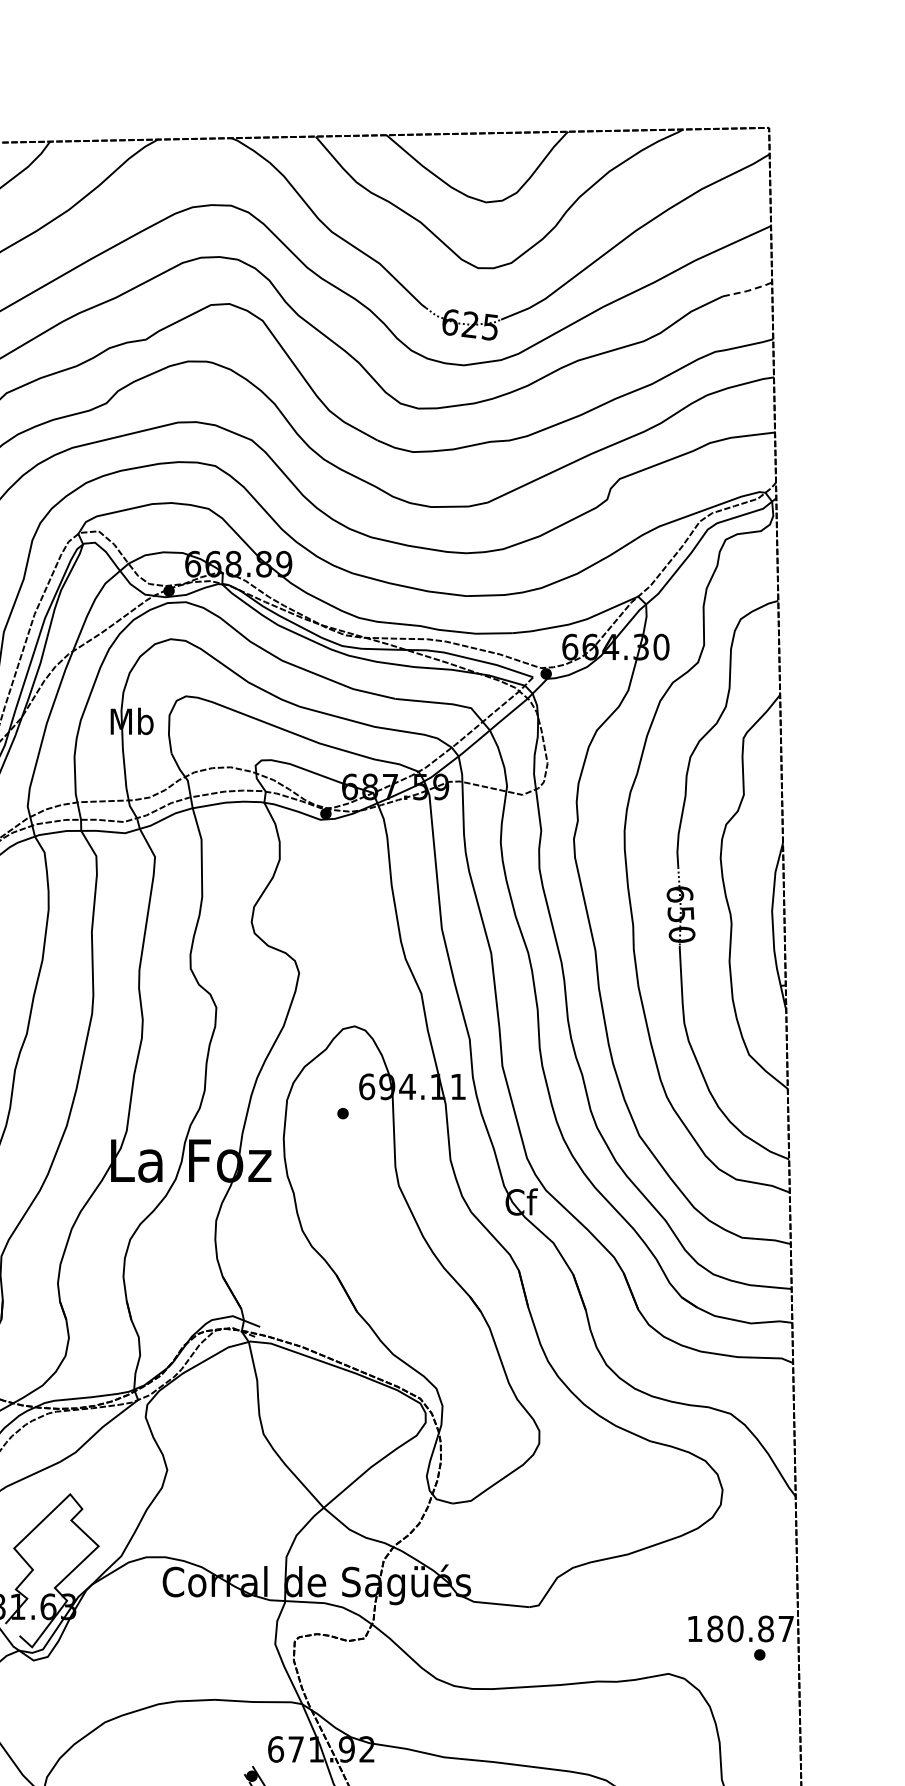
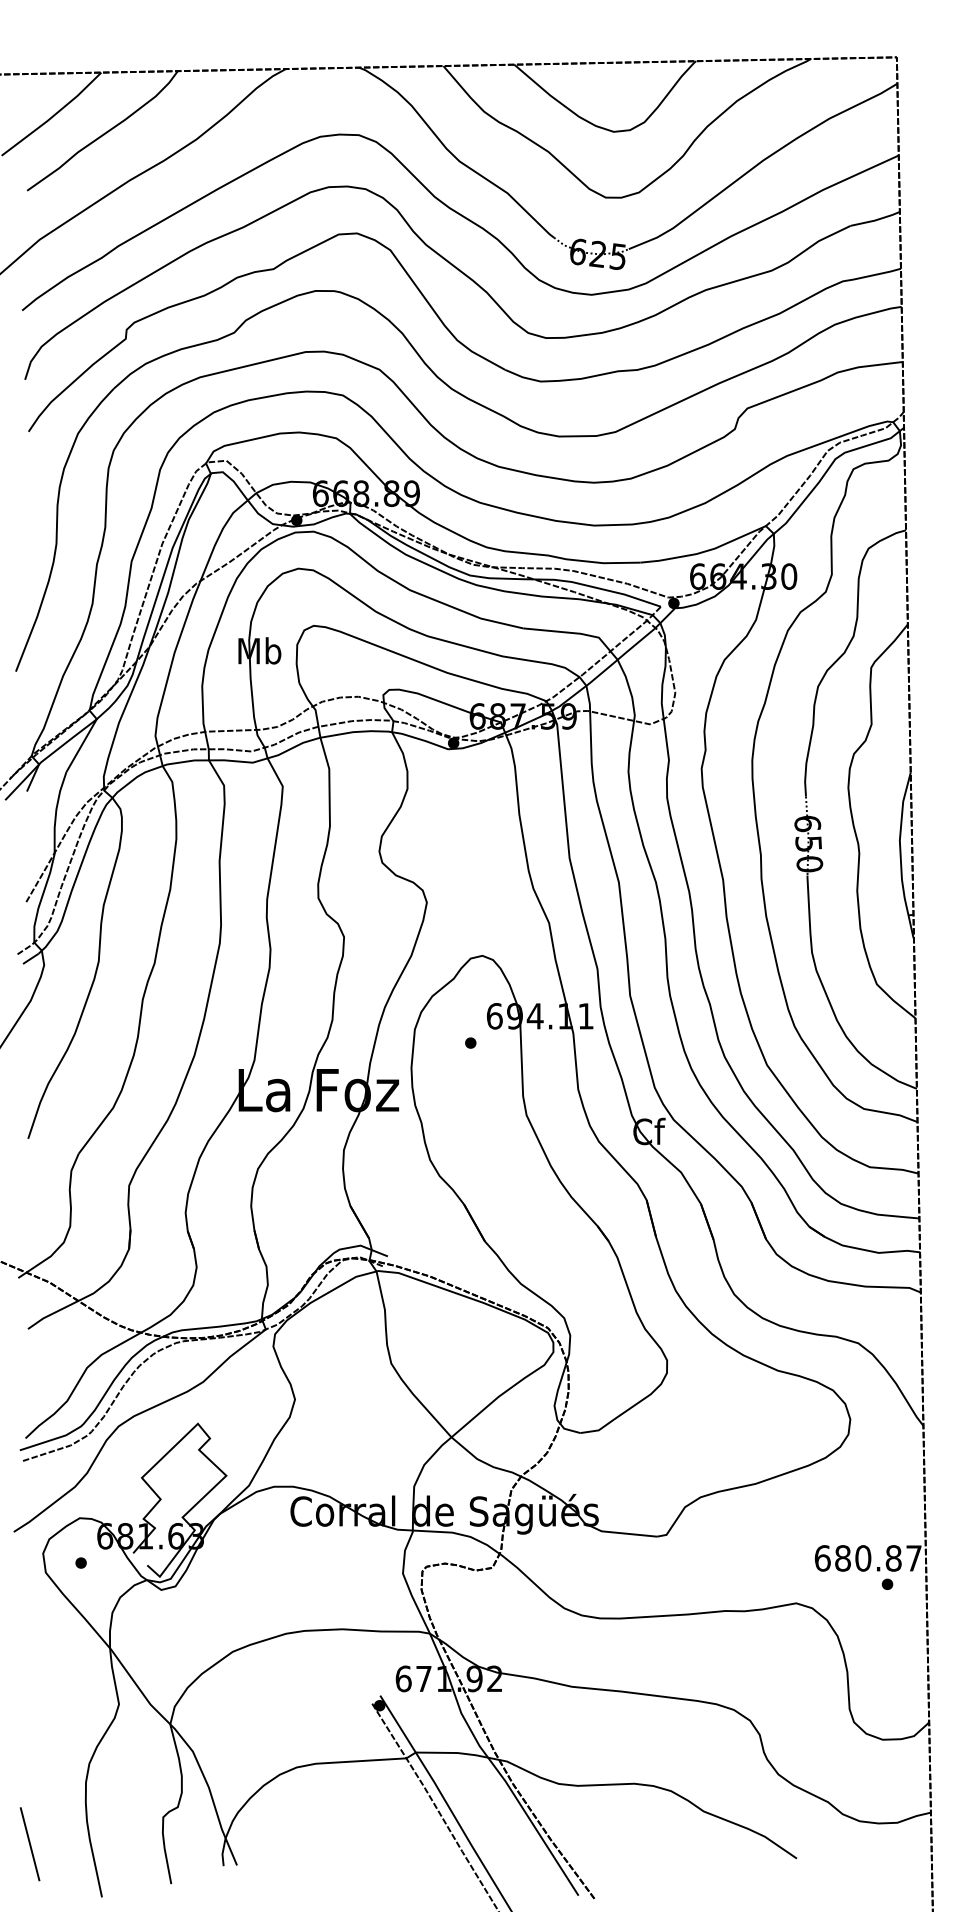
line: (748, 291) -> (876, 220), dashed -> solid
text: (694, 1629) -> (822, 1558), 180.87 -> 680.87

